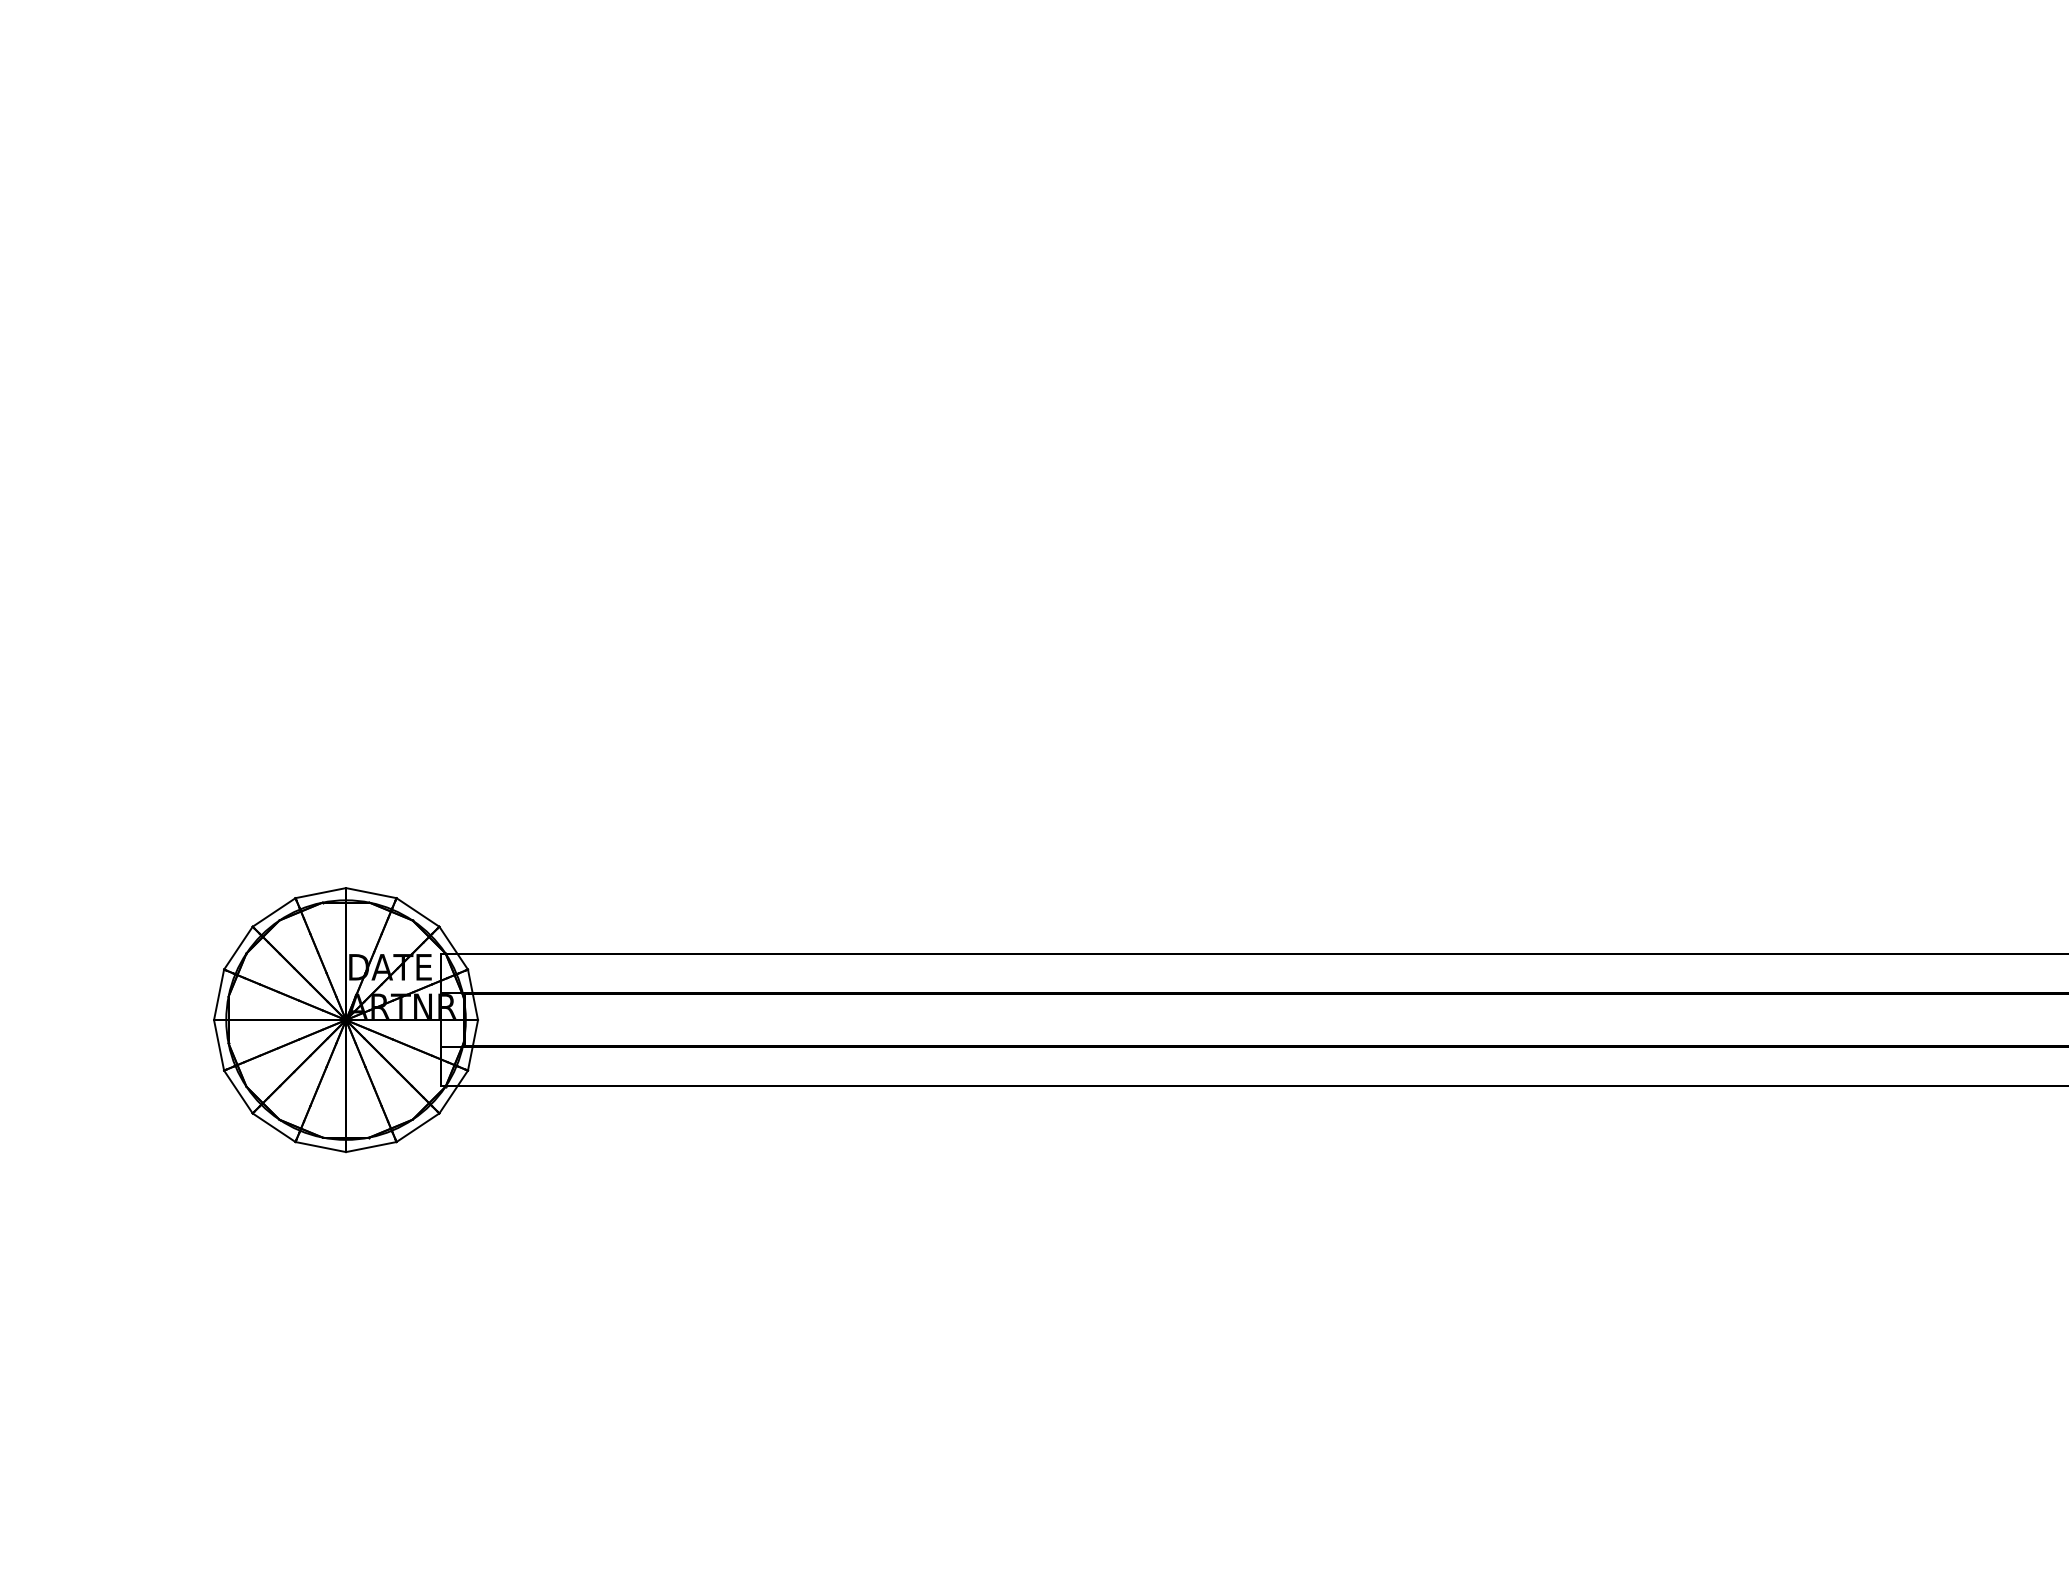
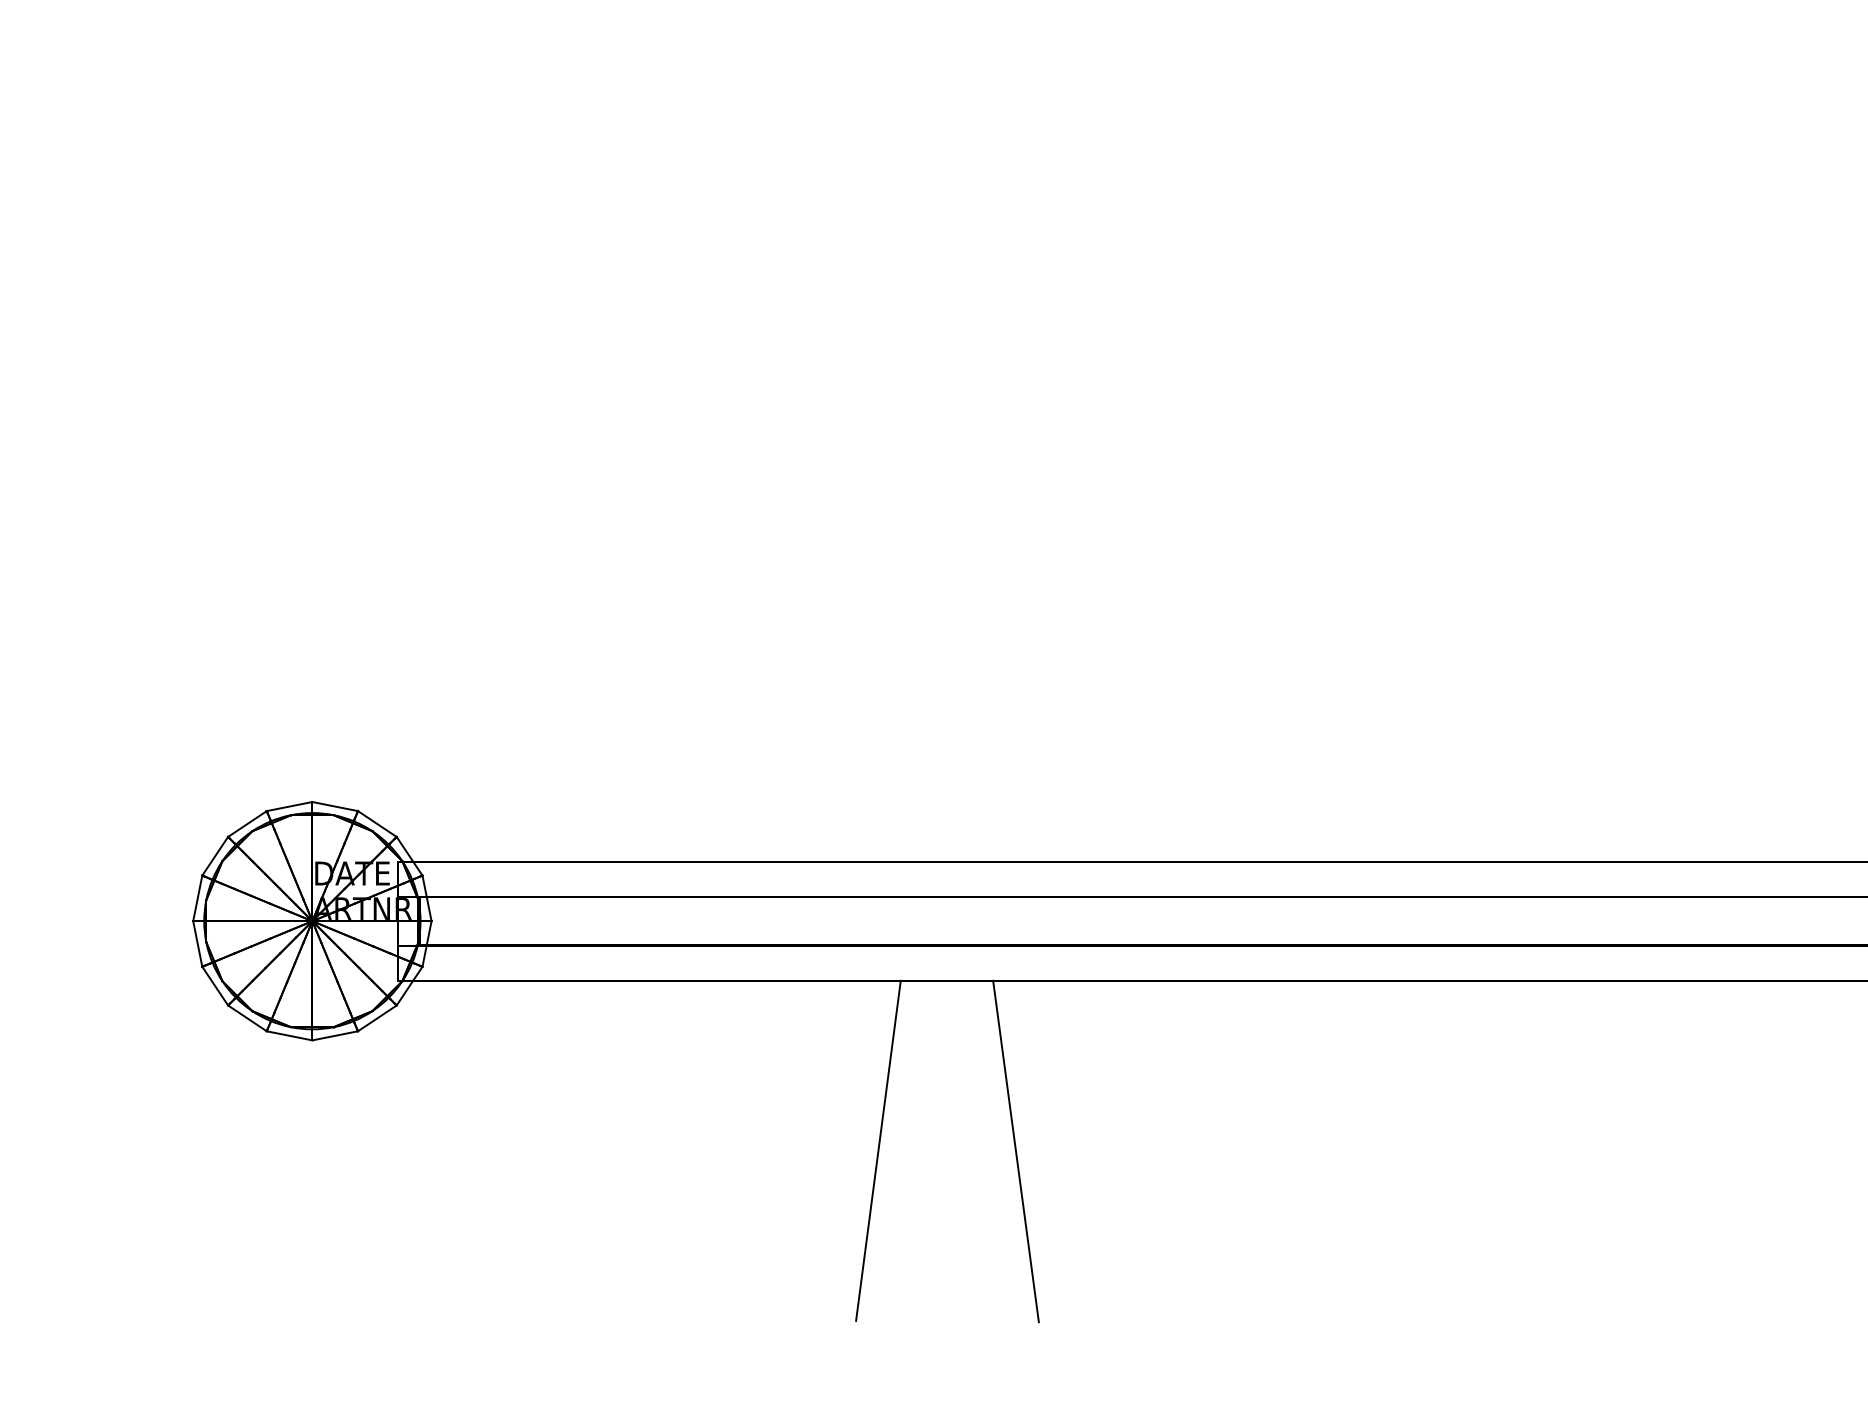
line: (972, 1274) -> (878, 1150), added
line: (1125, 1275) -> (1016, 1151), added

